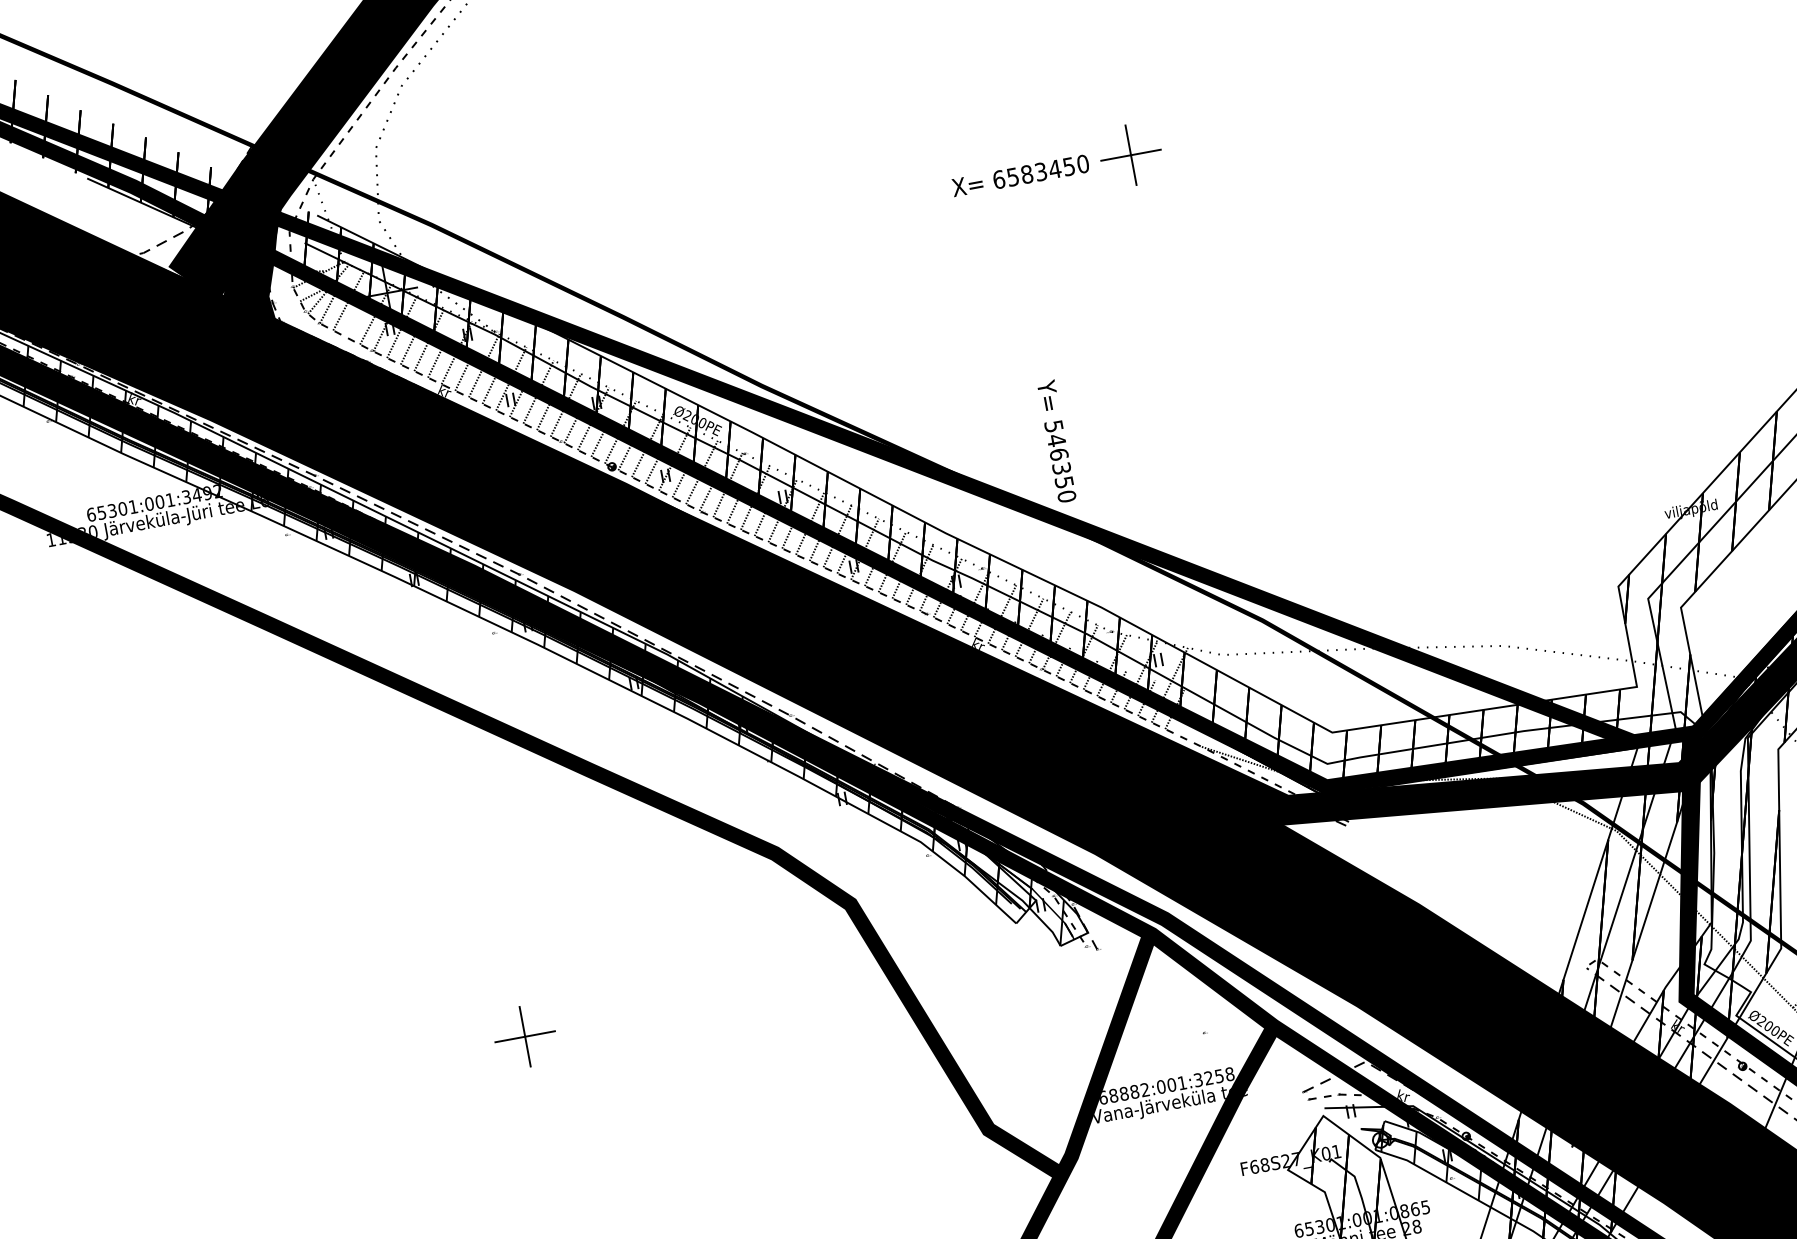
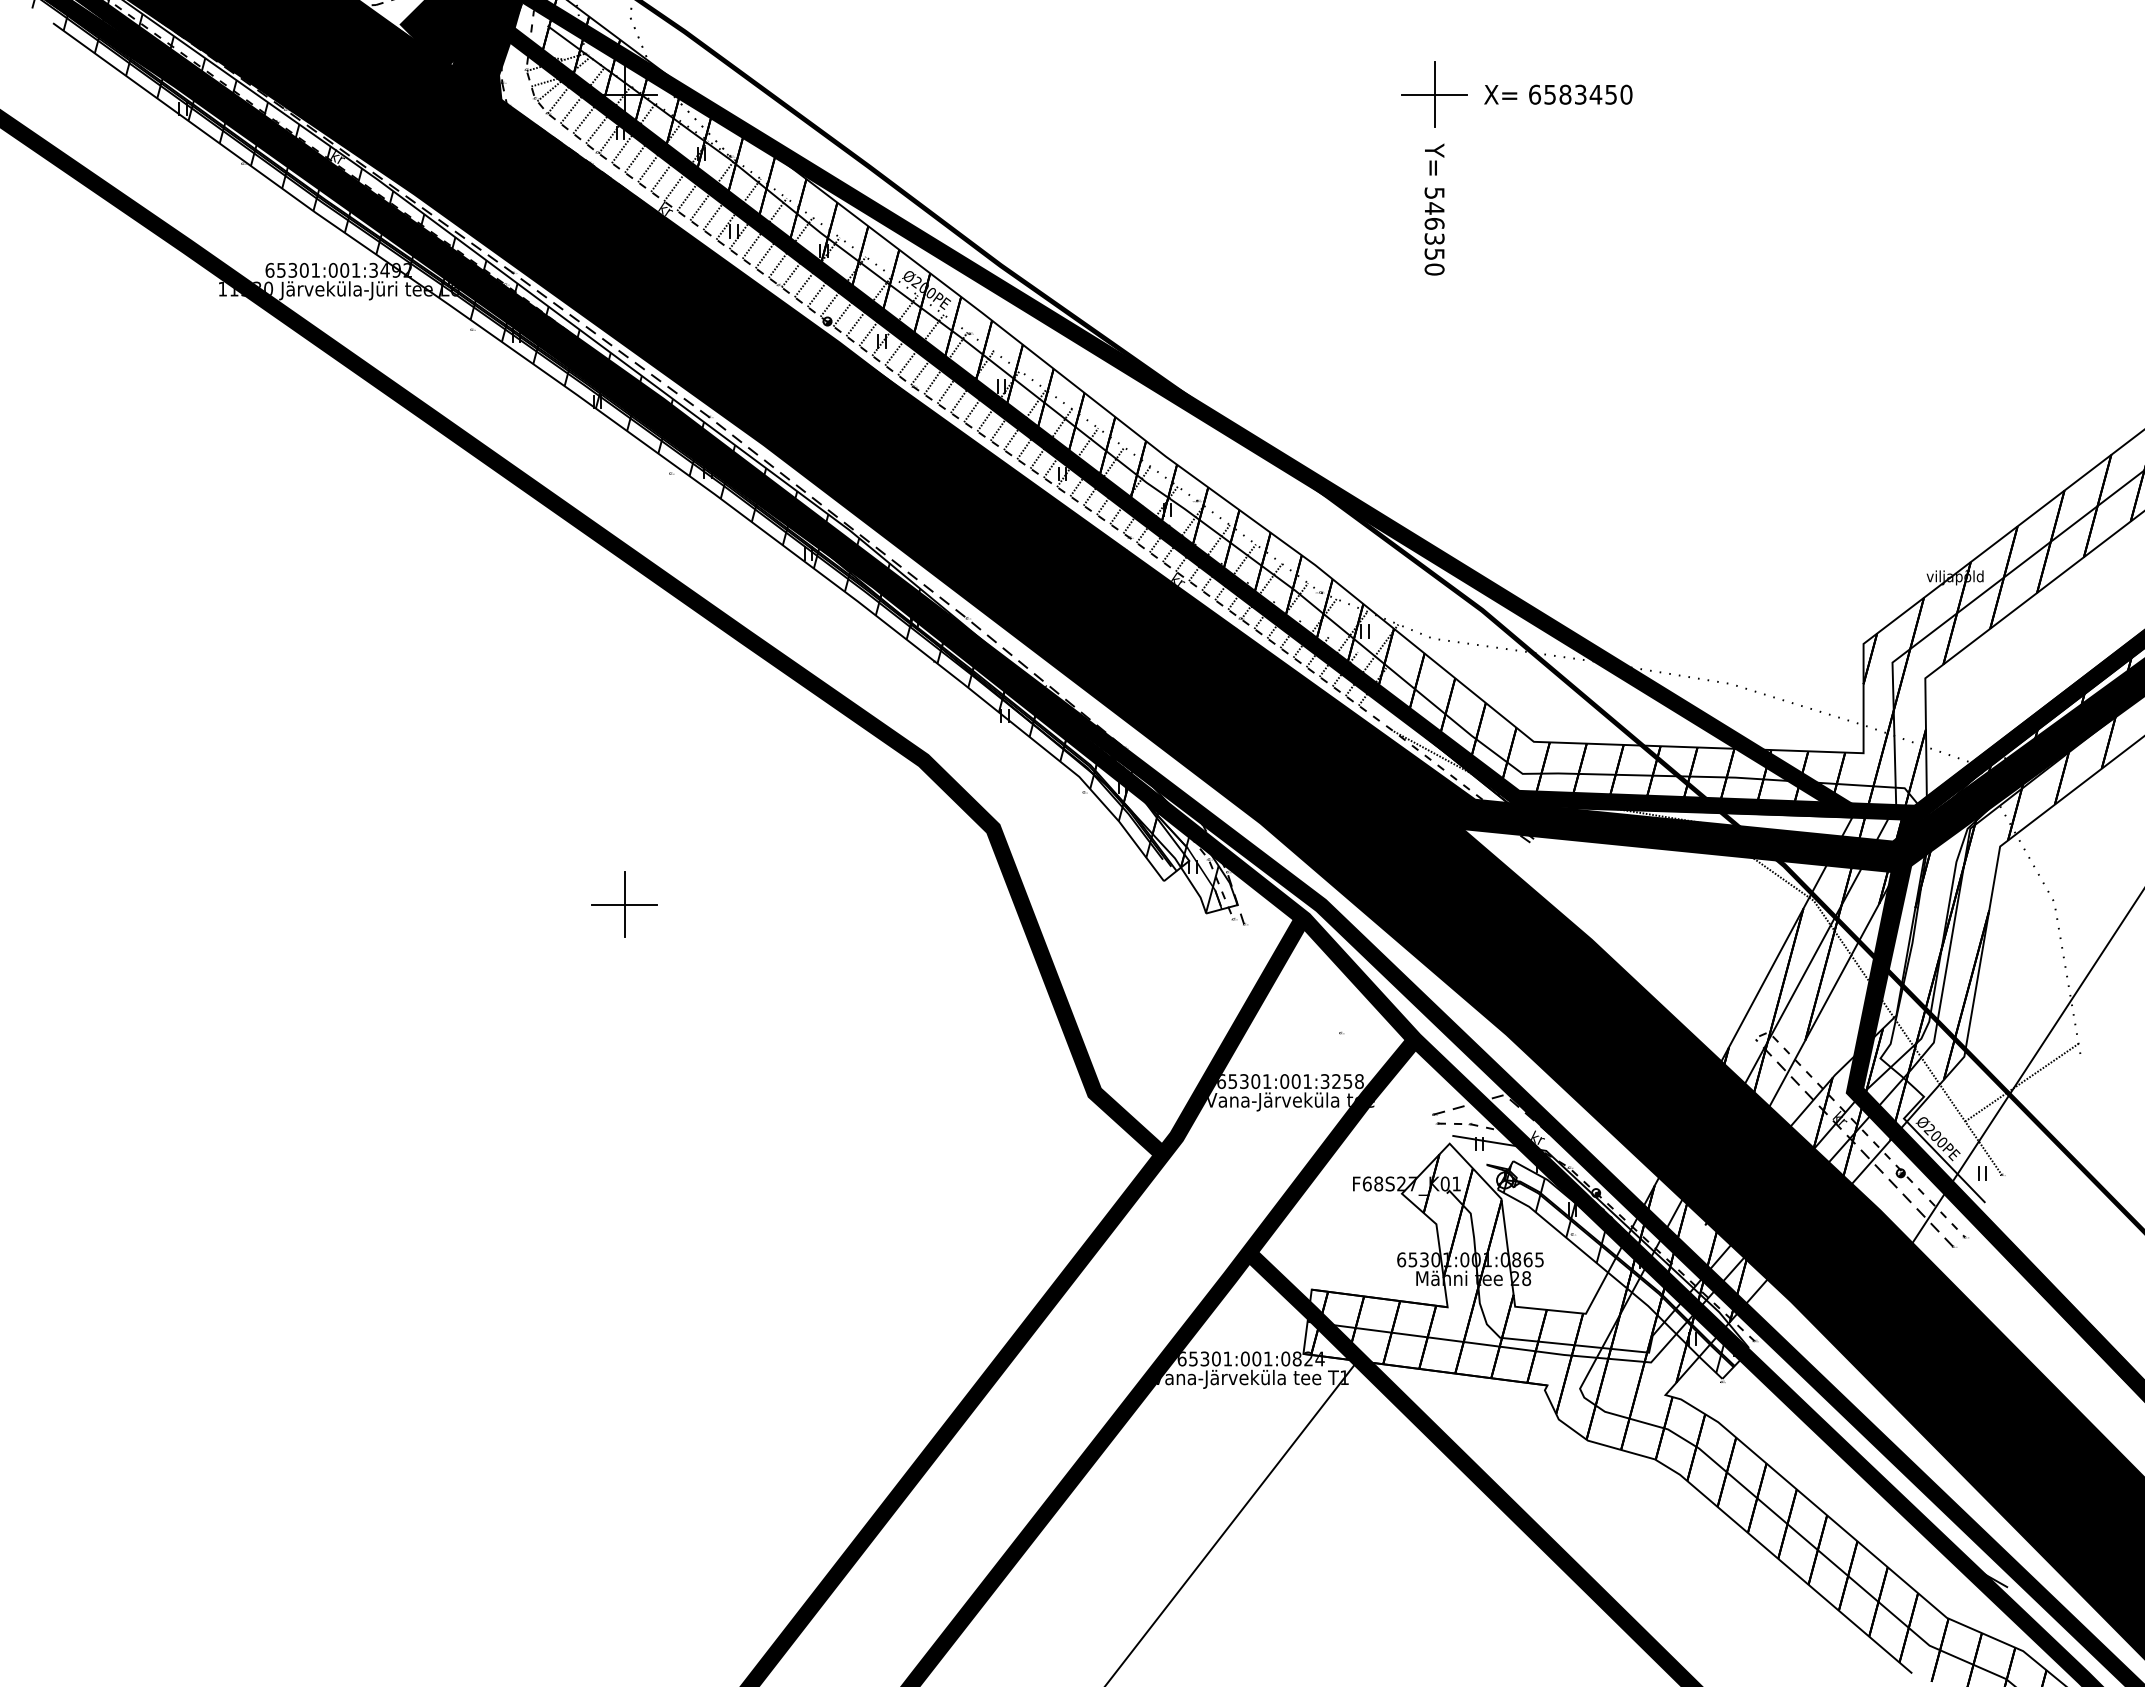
text: (1020, 175) -> (1558, 94), moved
line: (354, 322) -> (584, 119), added
text: (1056, 441) -> (1434, 209), moved
text: (1128, 1092) -> (1249, 1081), 68882:001:3258 -> 65301:001:3258

